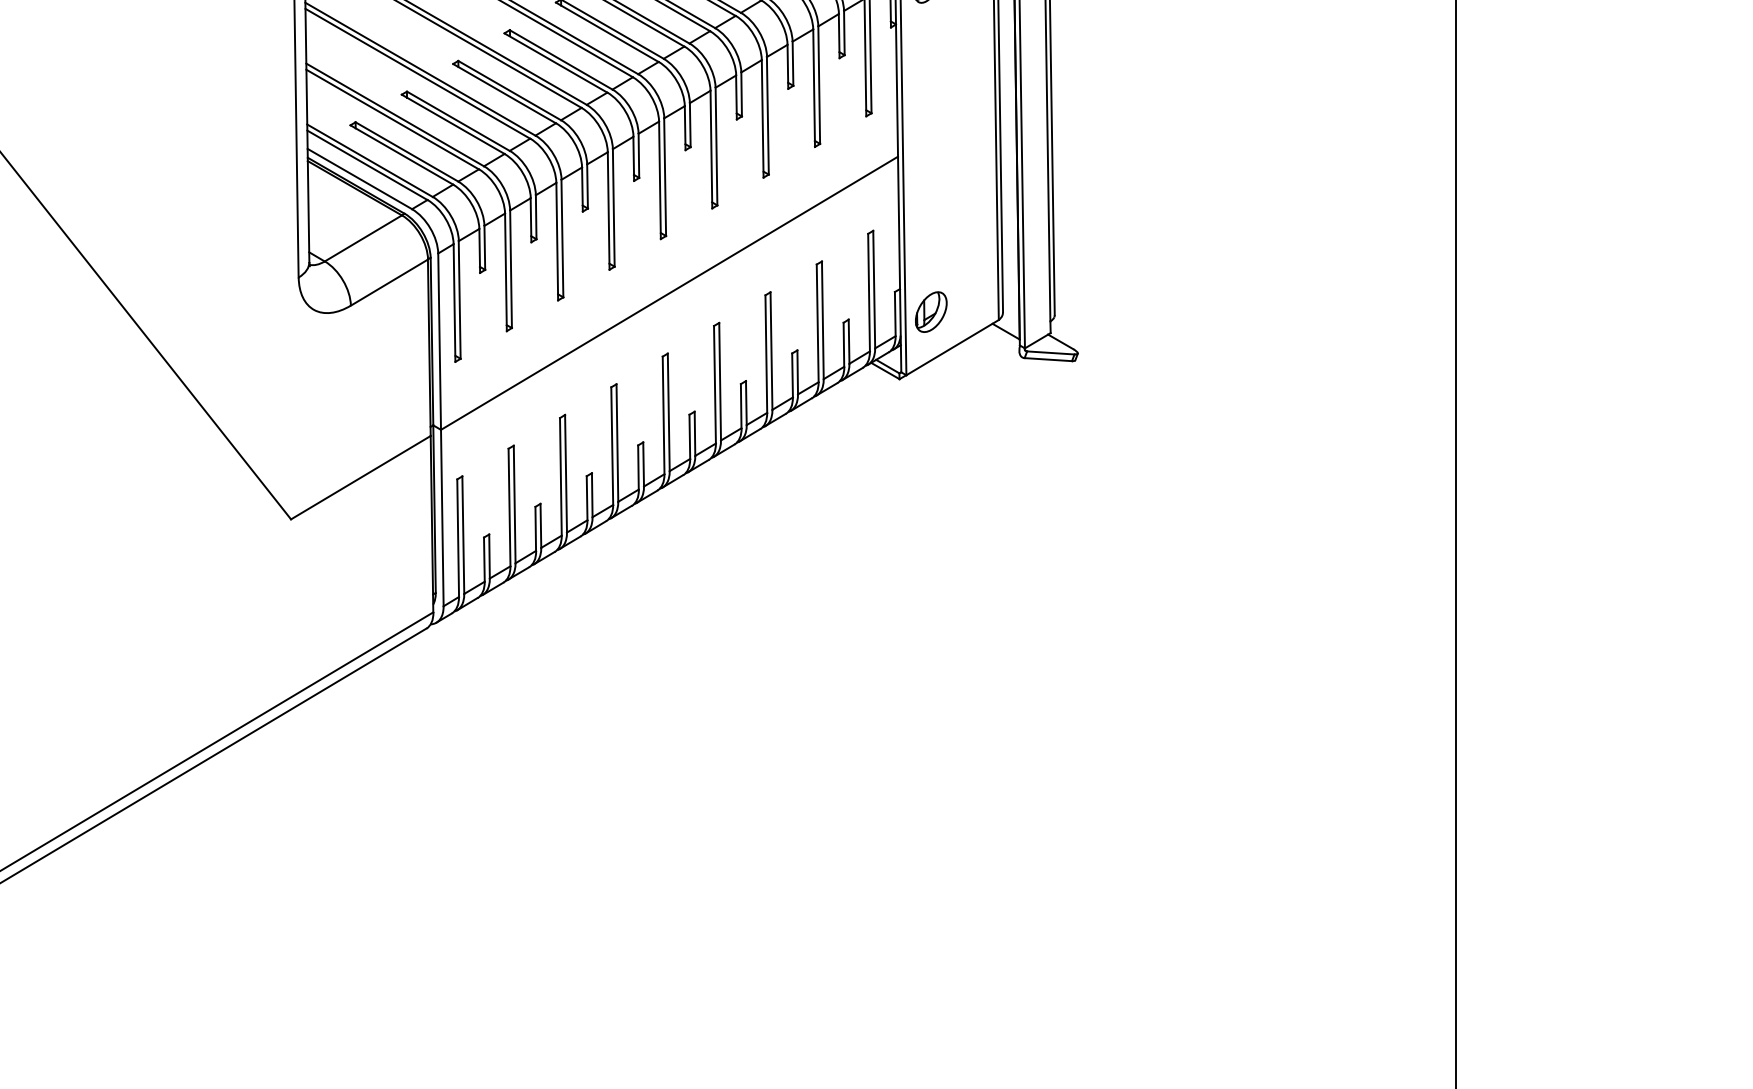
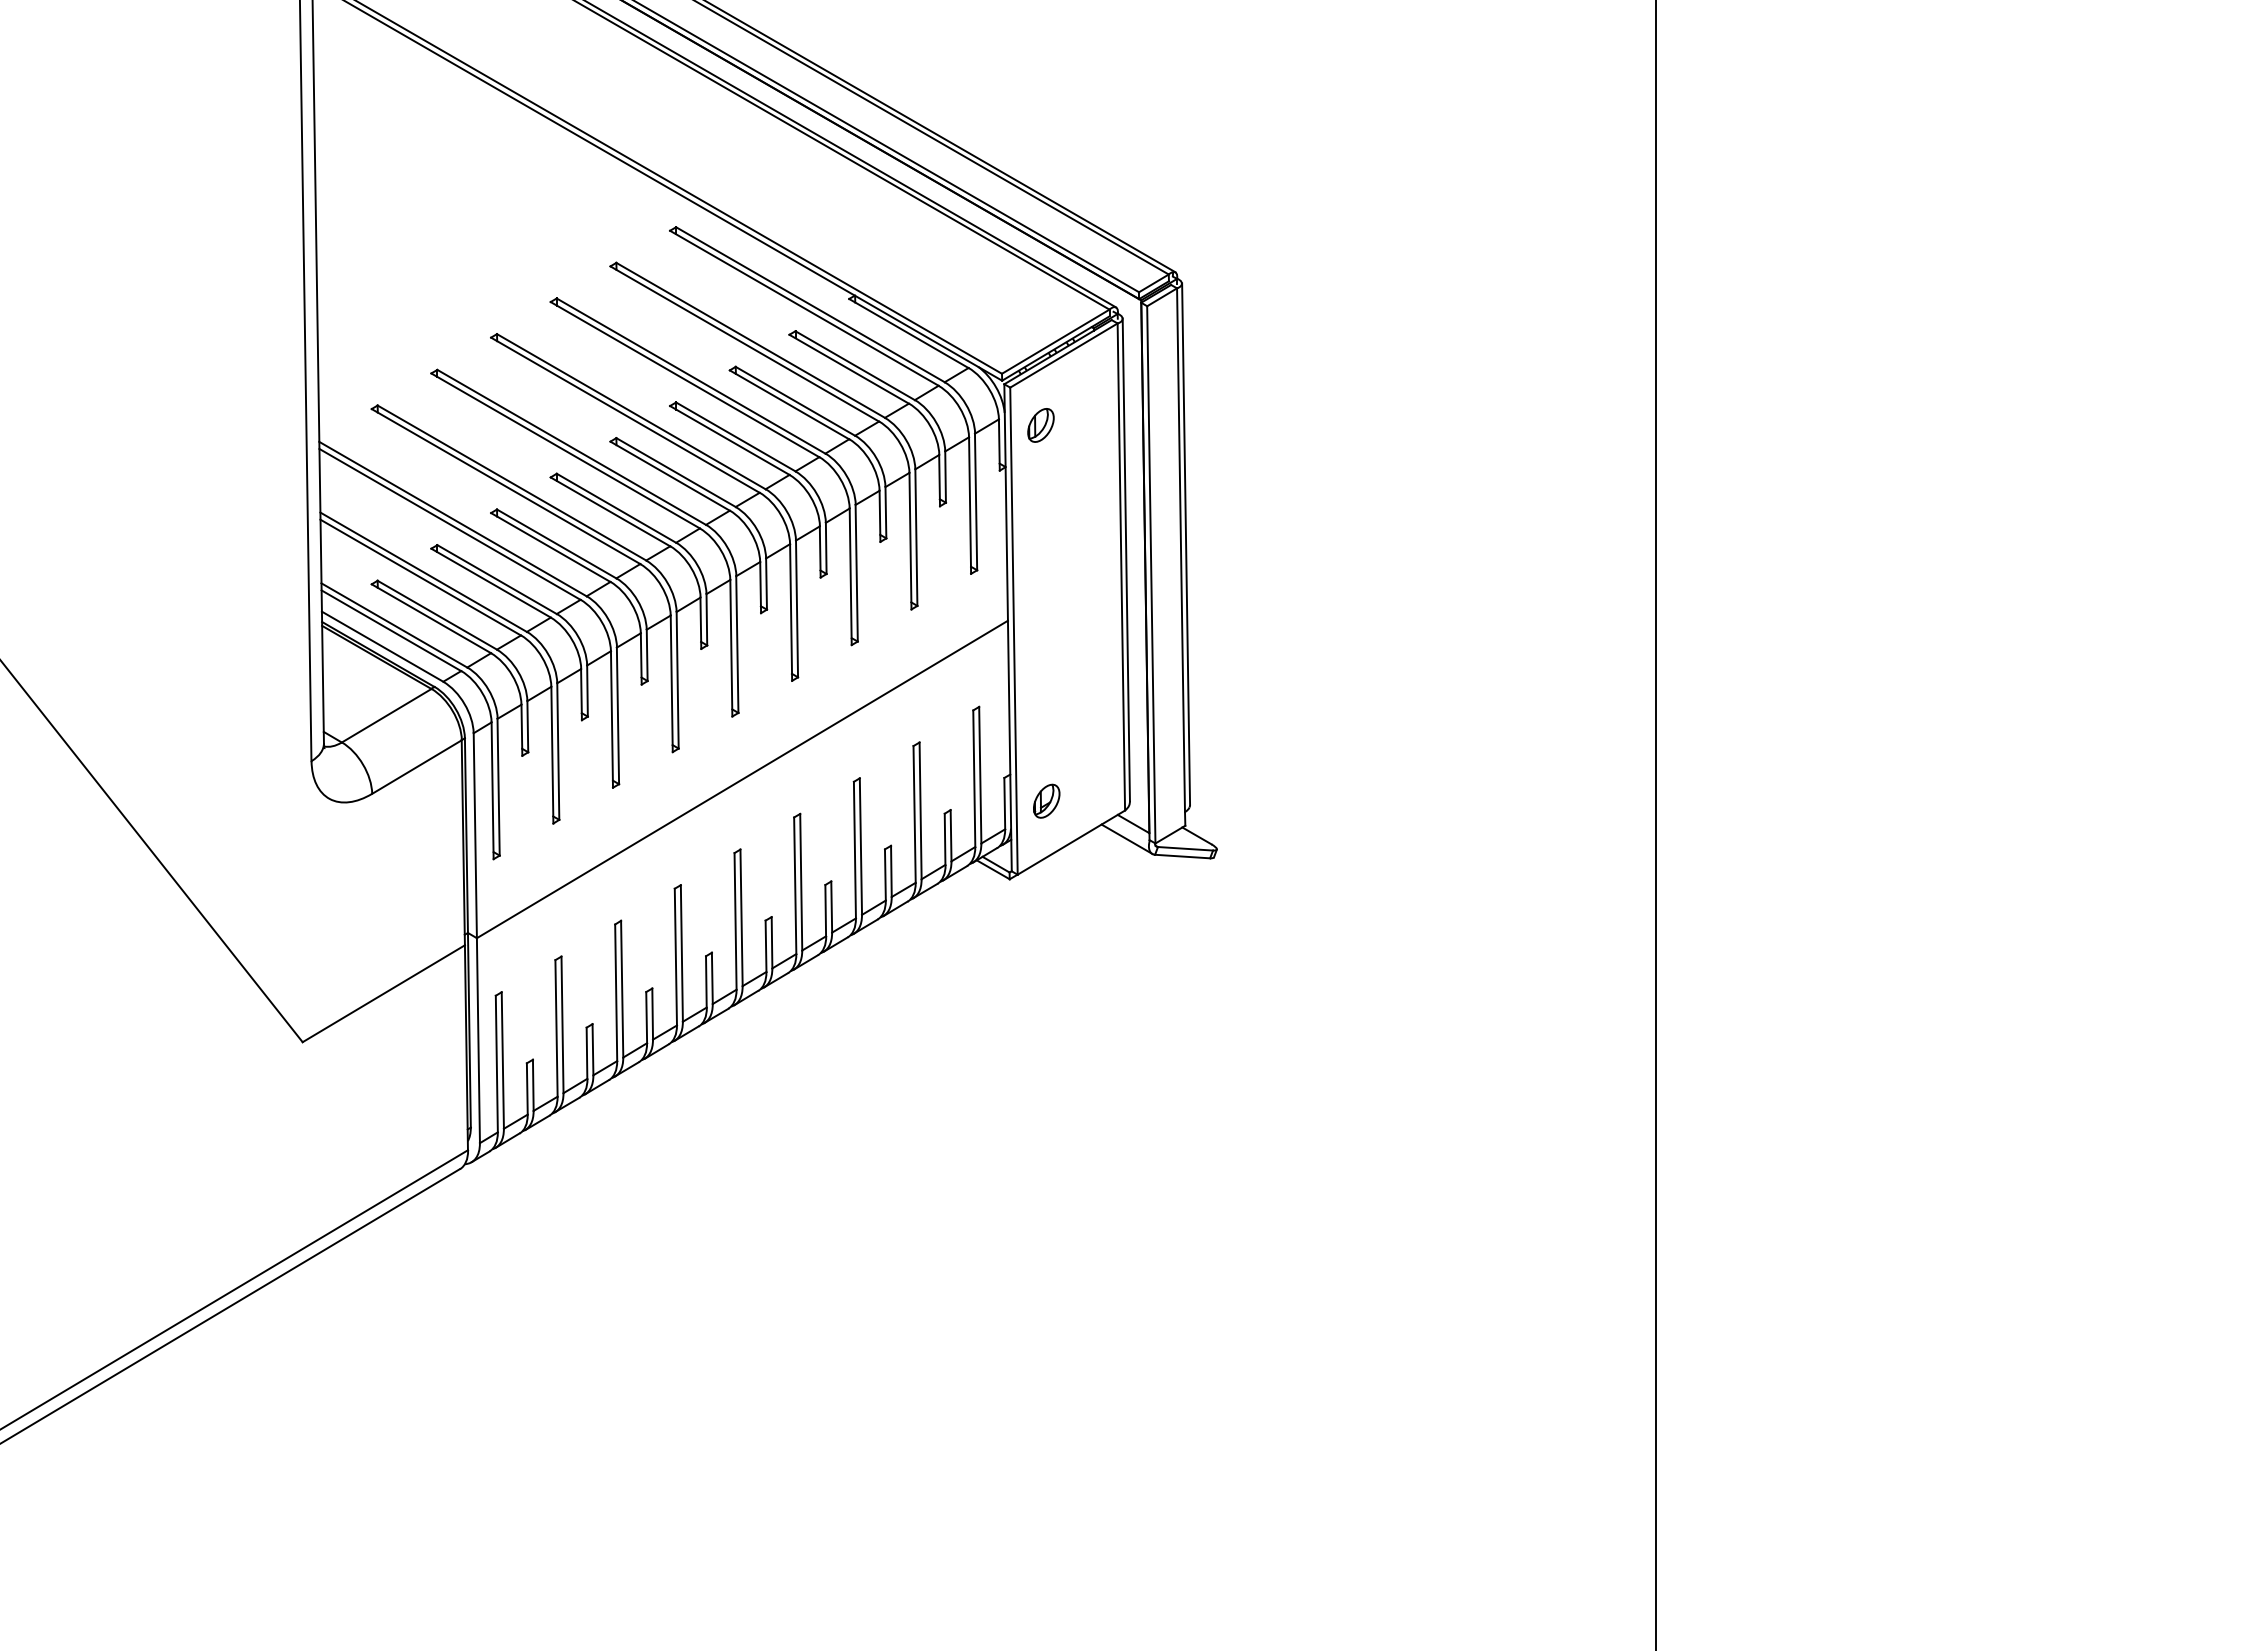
part: (931, 311) -> (1046, 800), size x0.71
line: (1000, 344) -> (1126, 838), added

